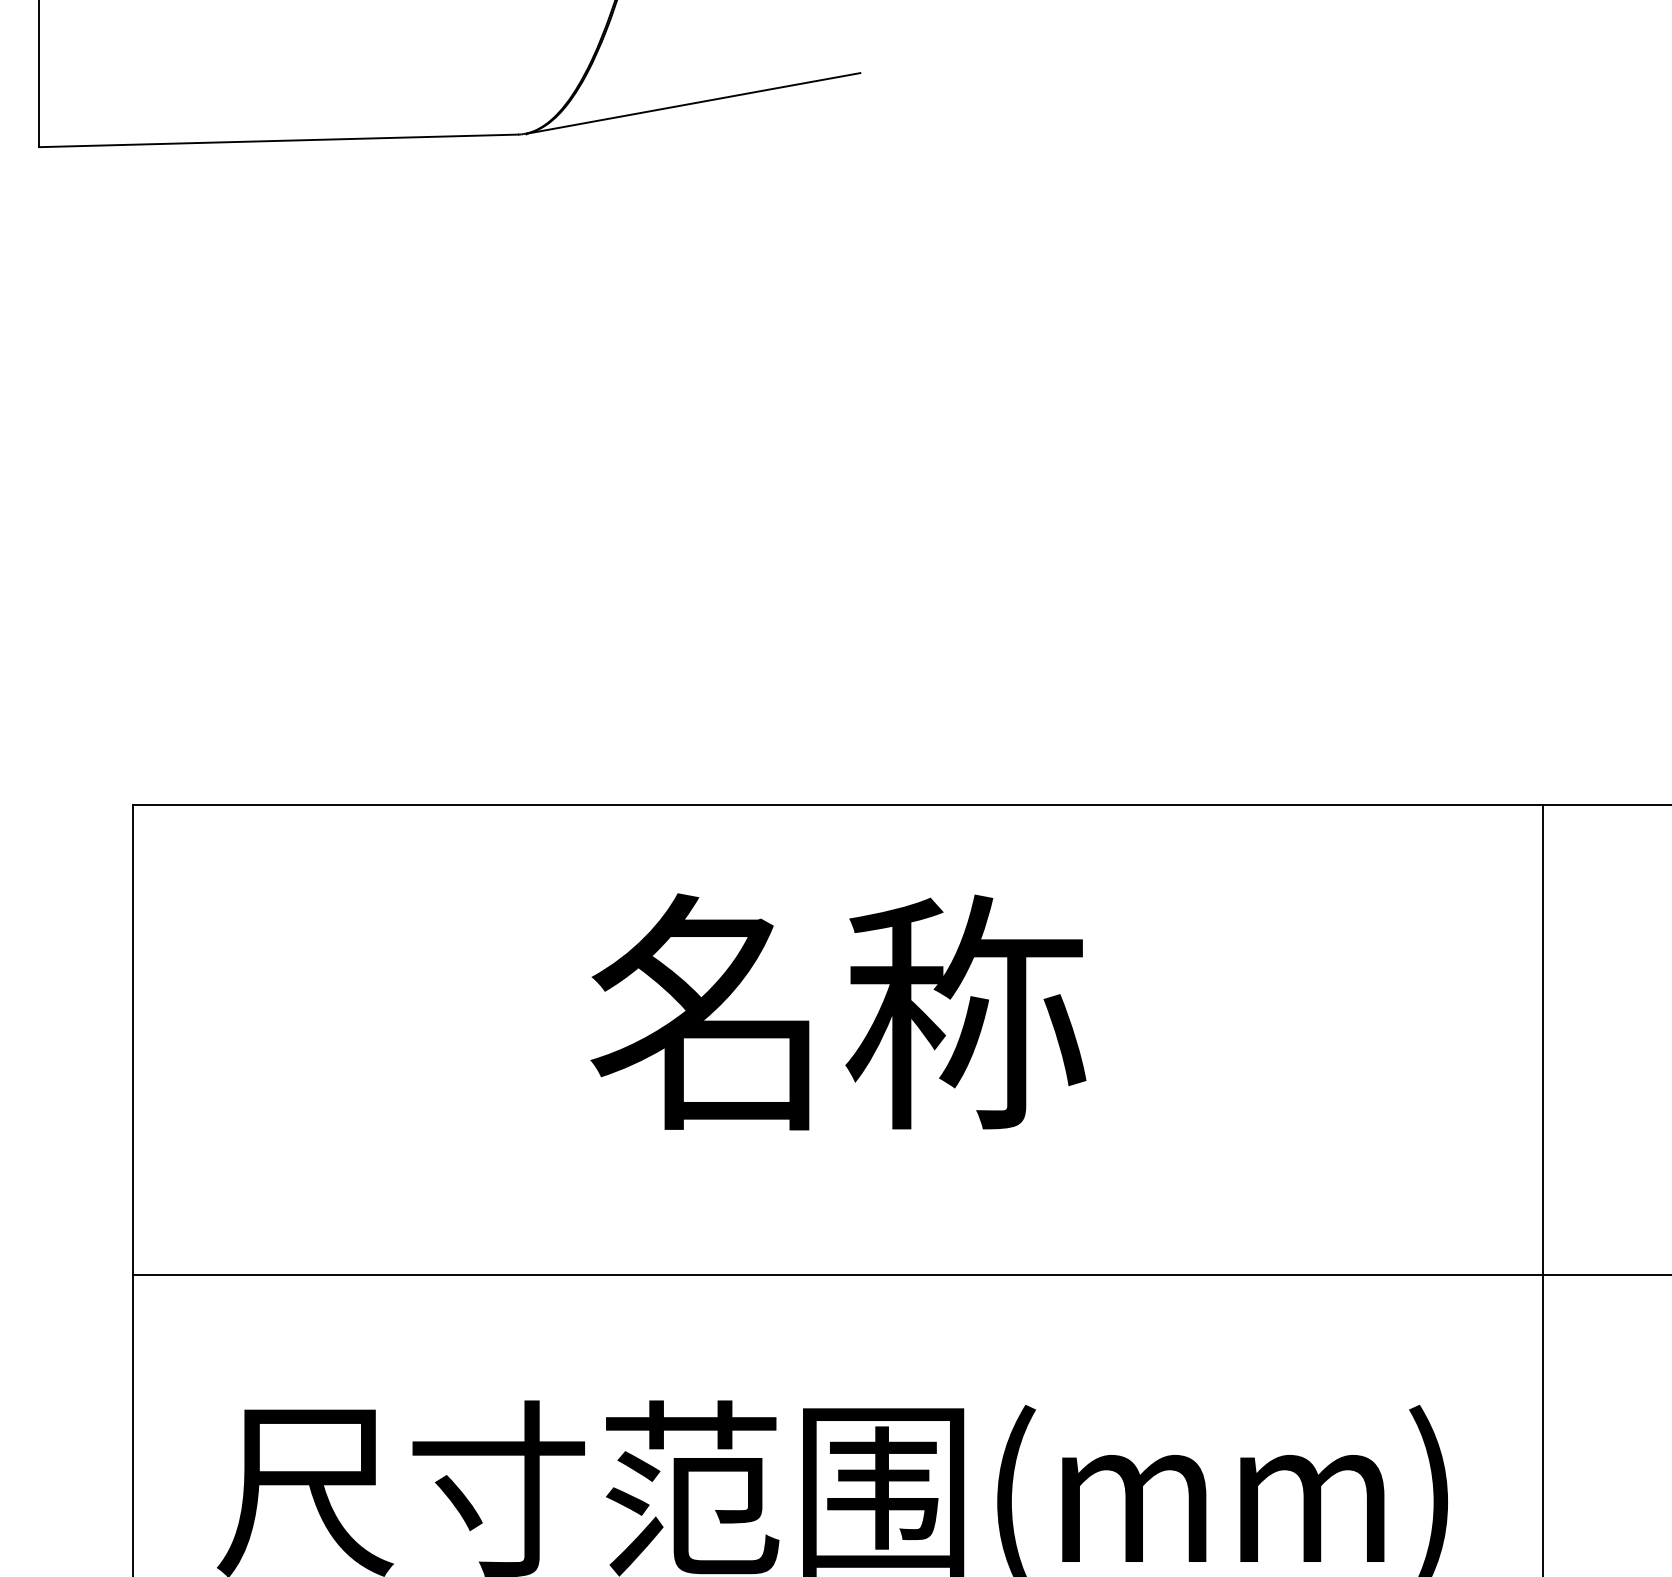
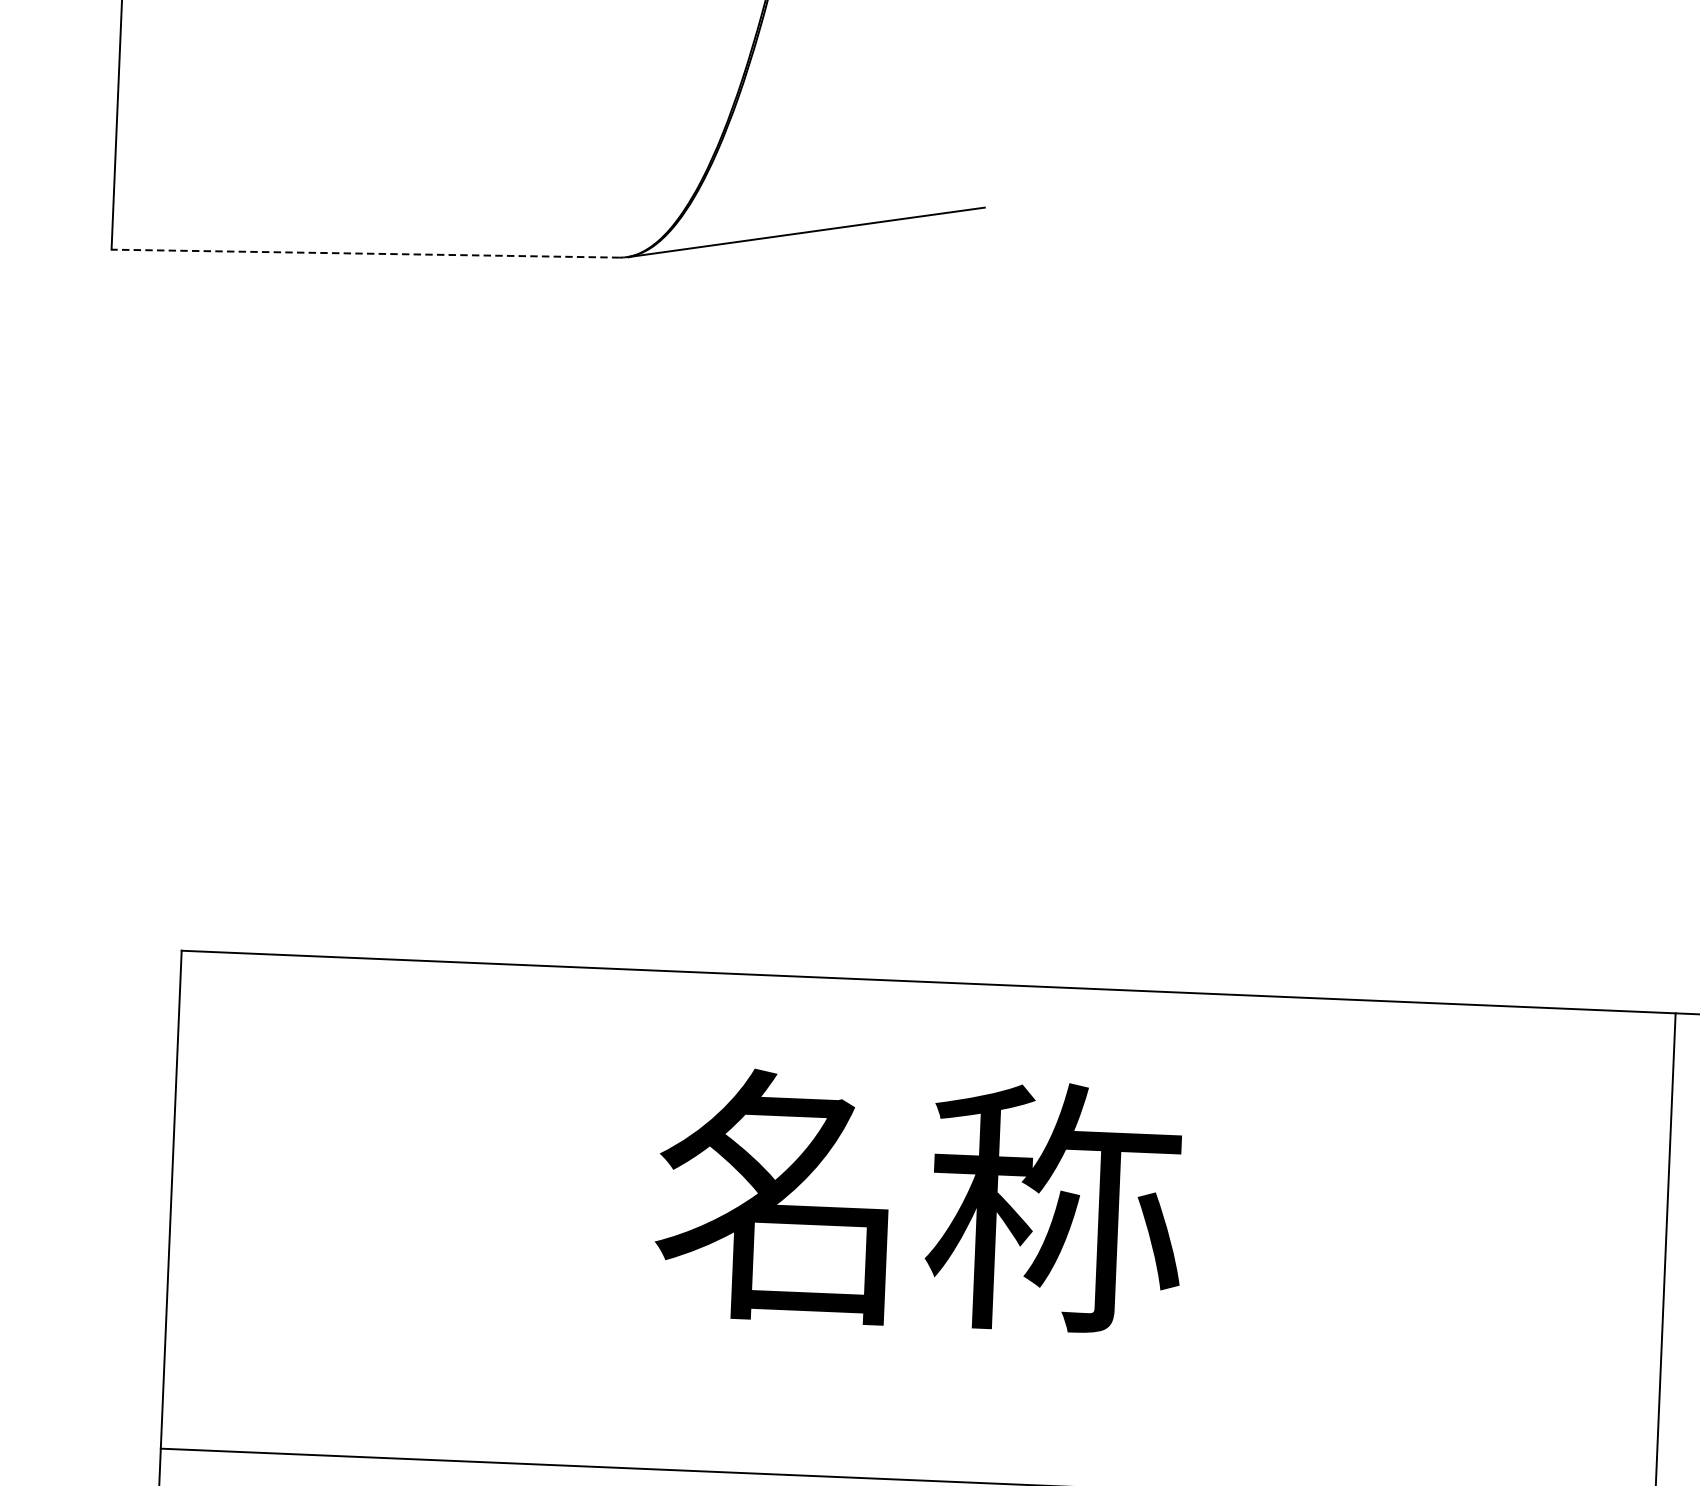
line: (278, 140) -> (365, 253), solid -> dashed

